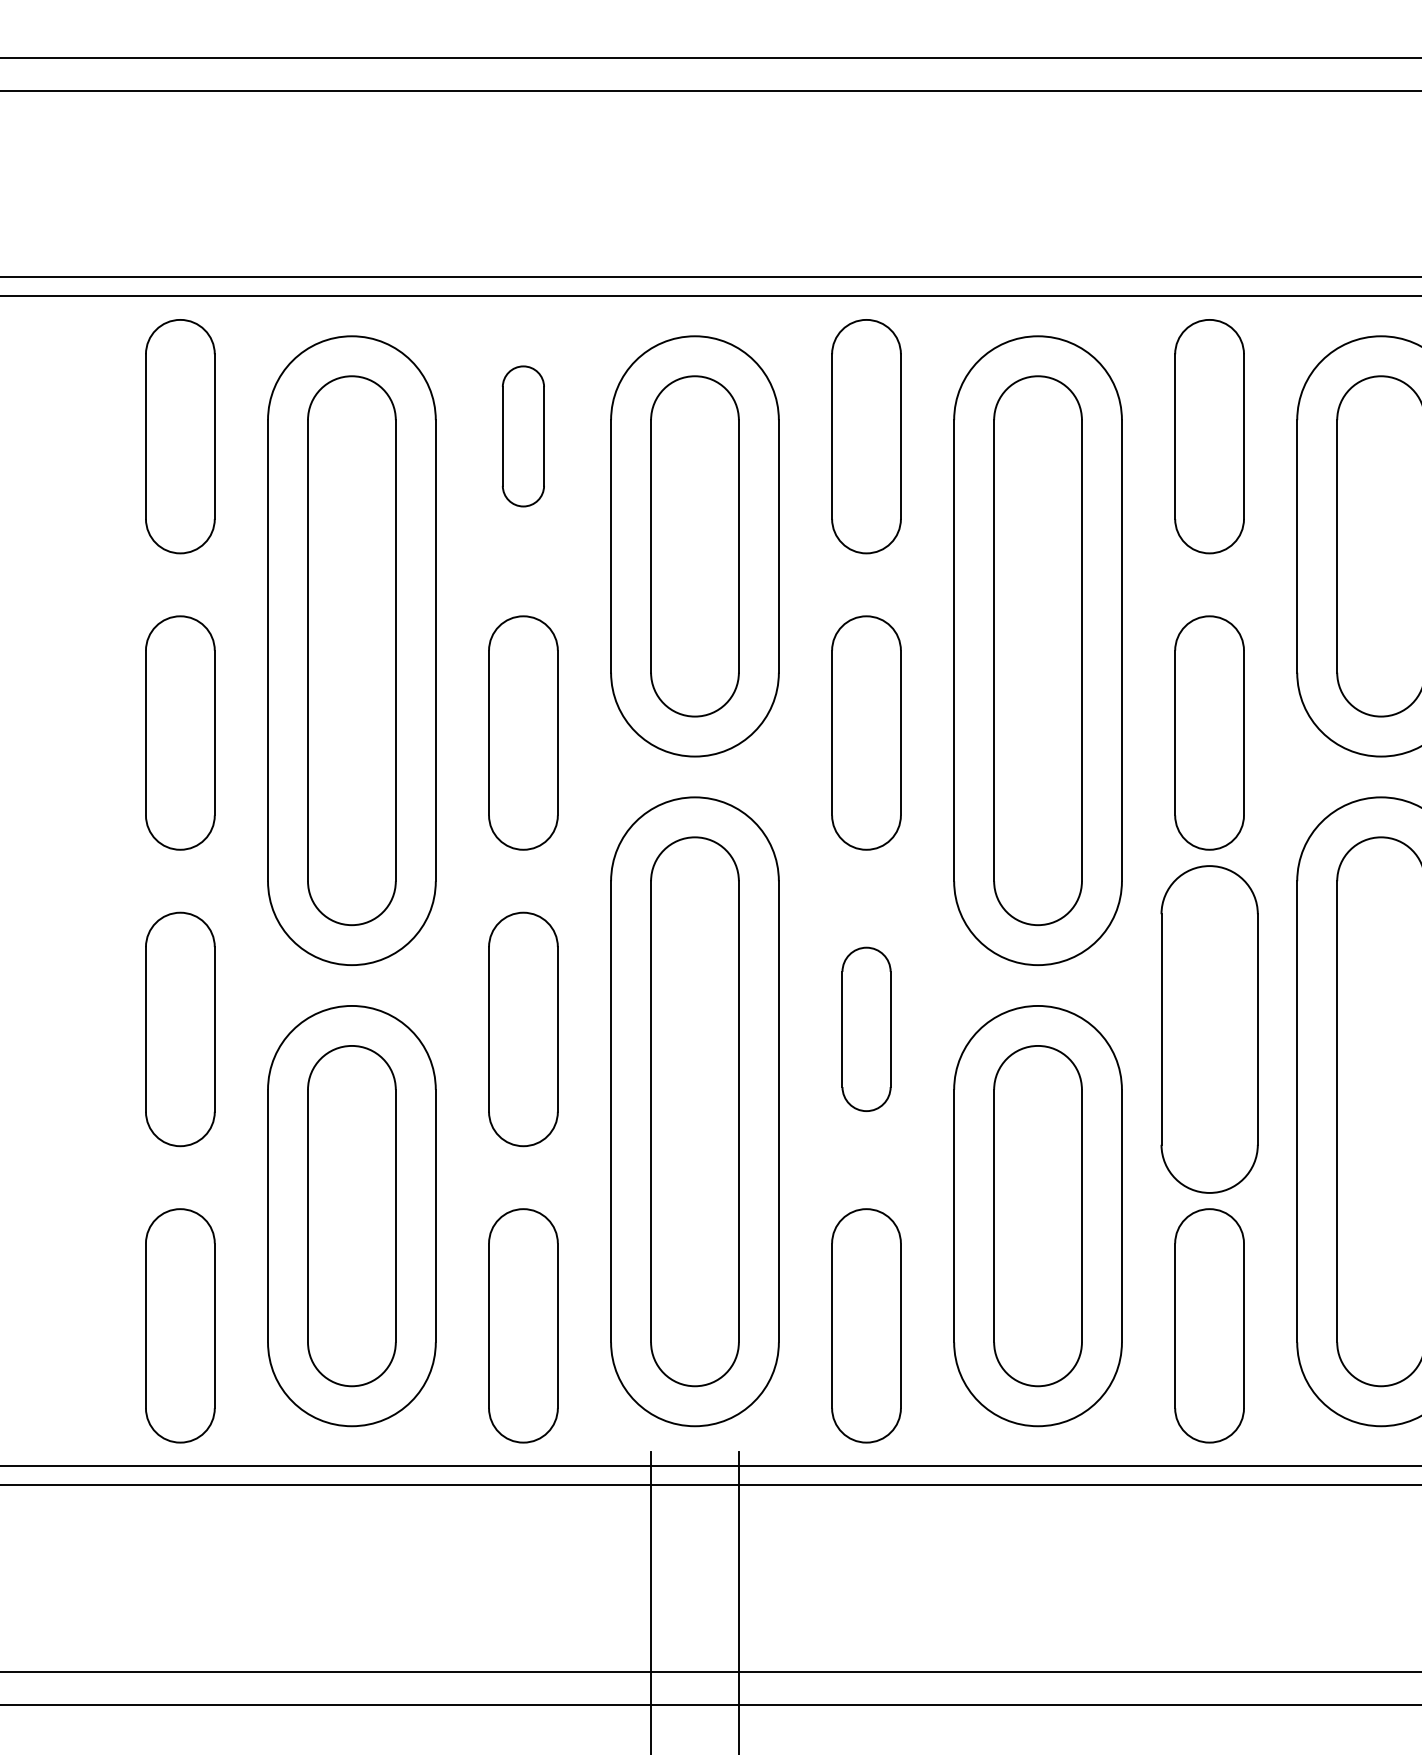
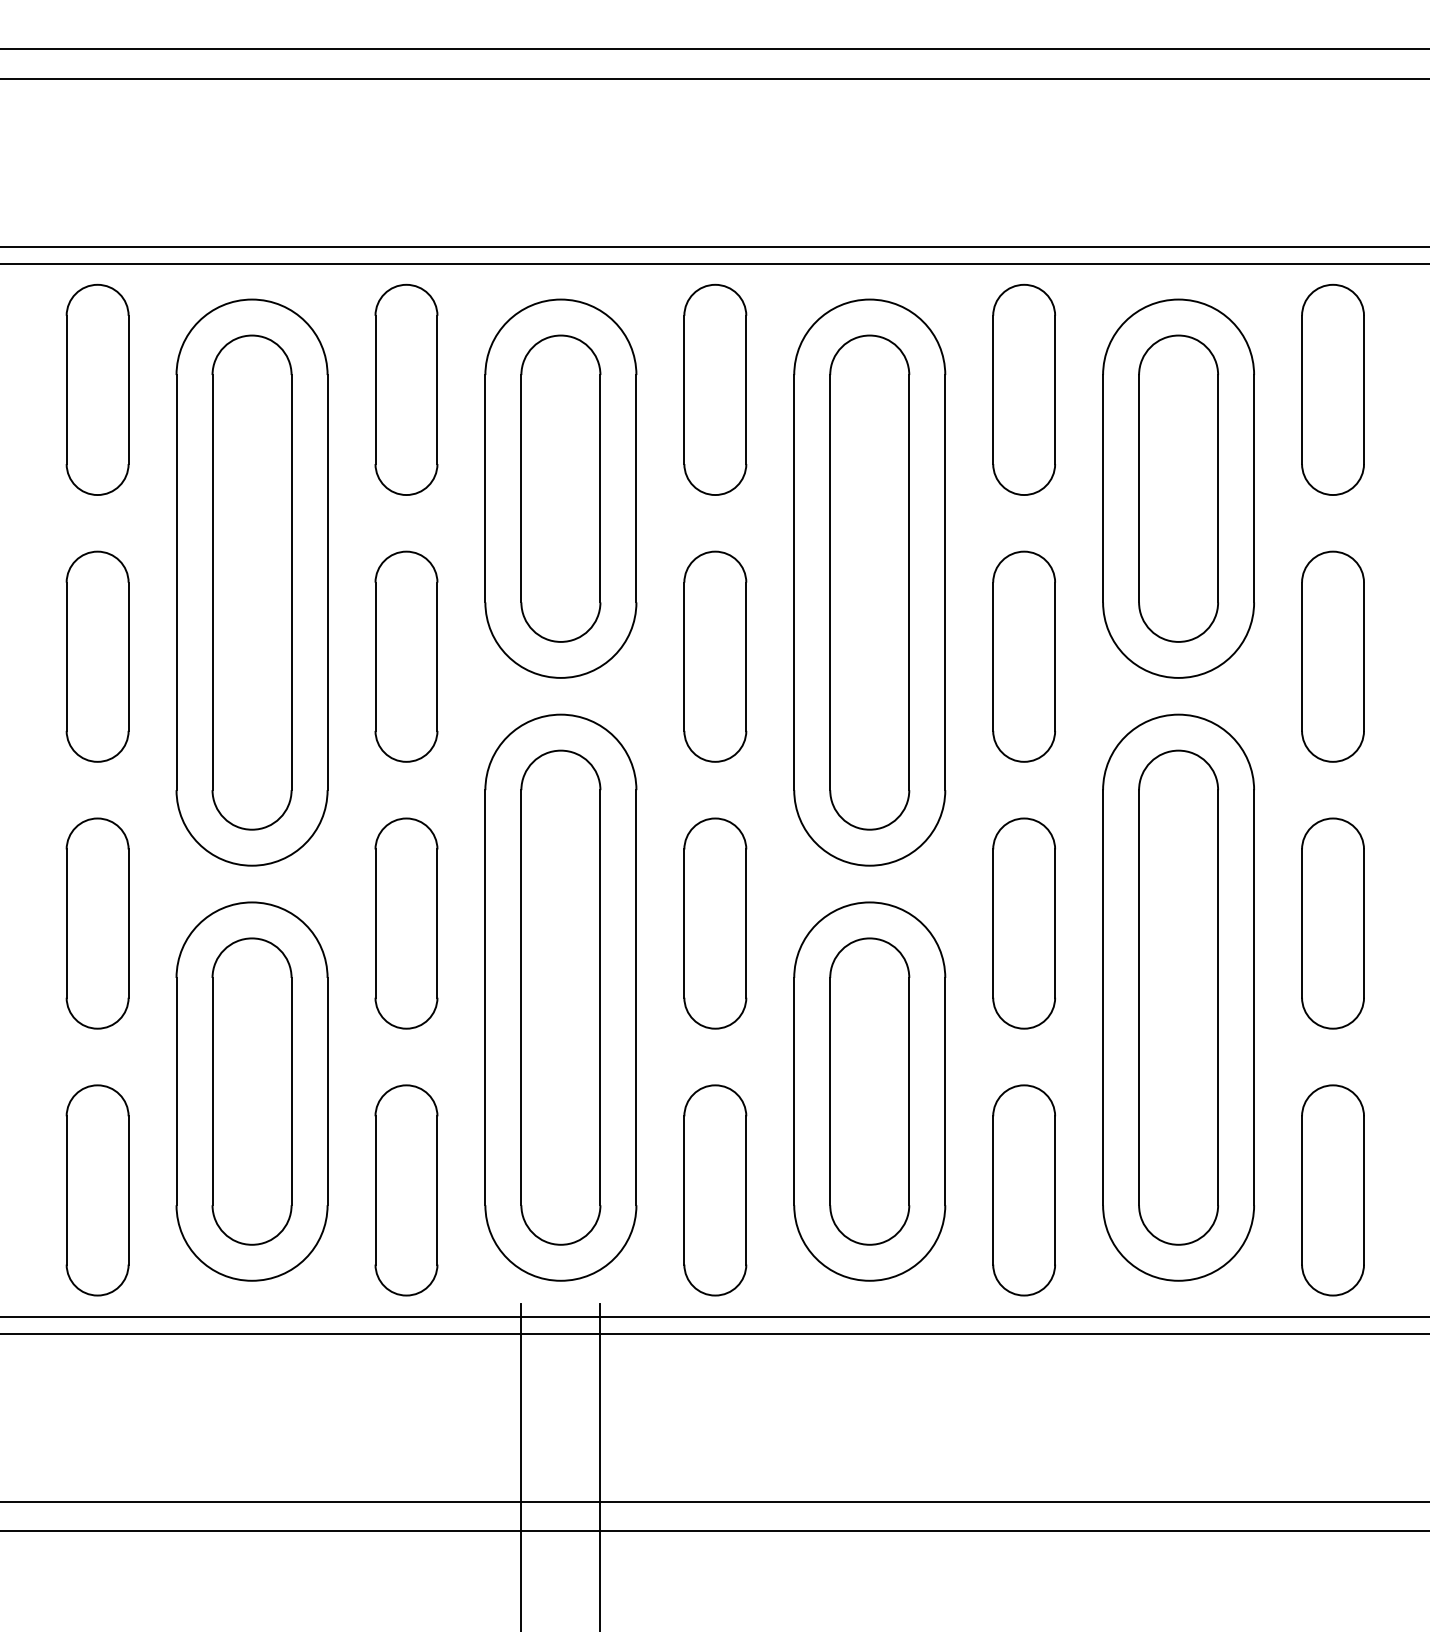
part: (523, 436) -> (406, 389), size x1.67
part: (866, 1029) -> (715, 923), size x1.43
part: (1208, 1029) -> (1023, 923), size x0.71

